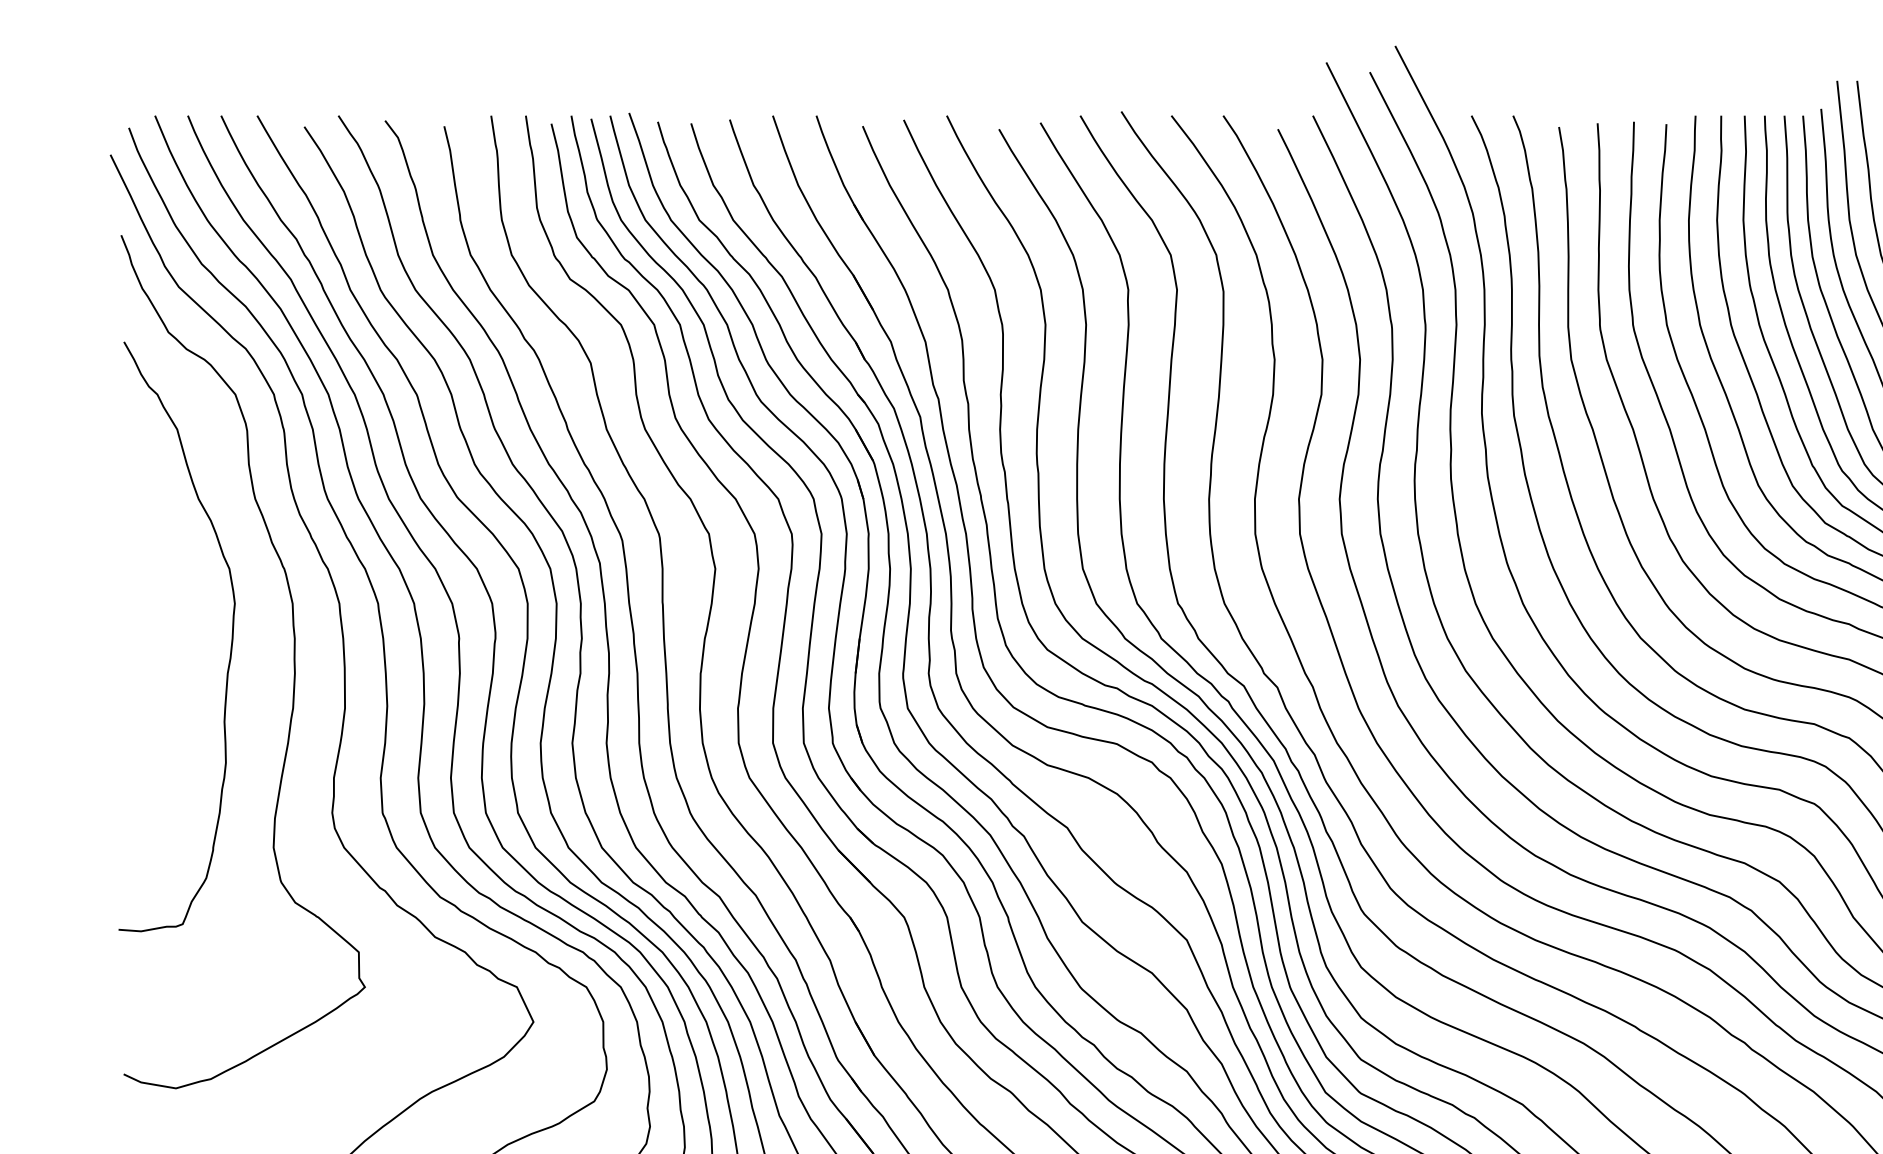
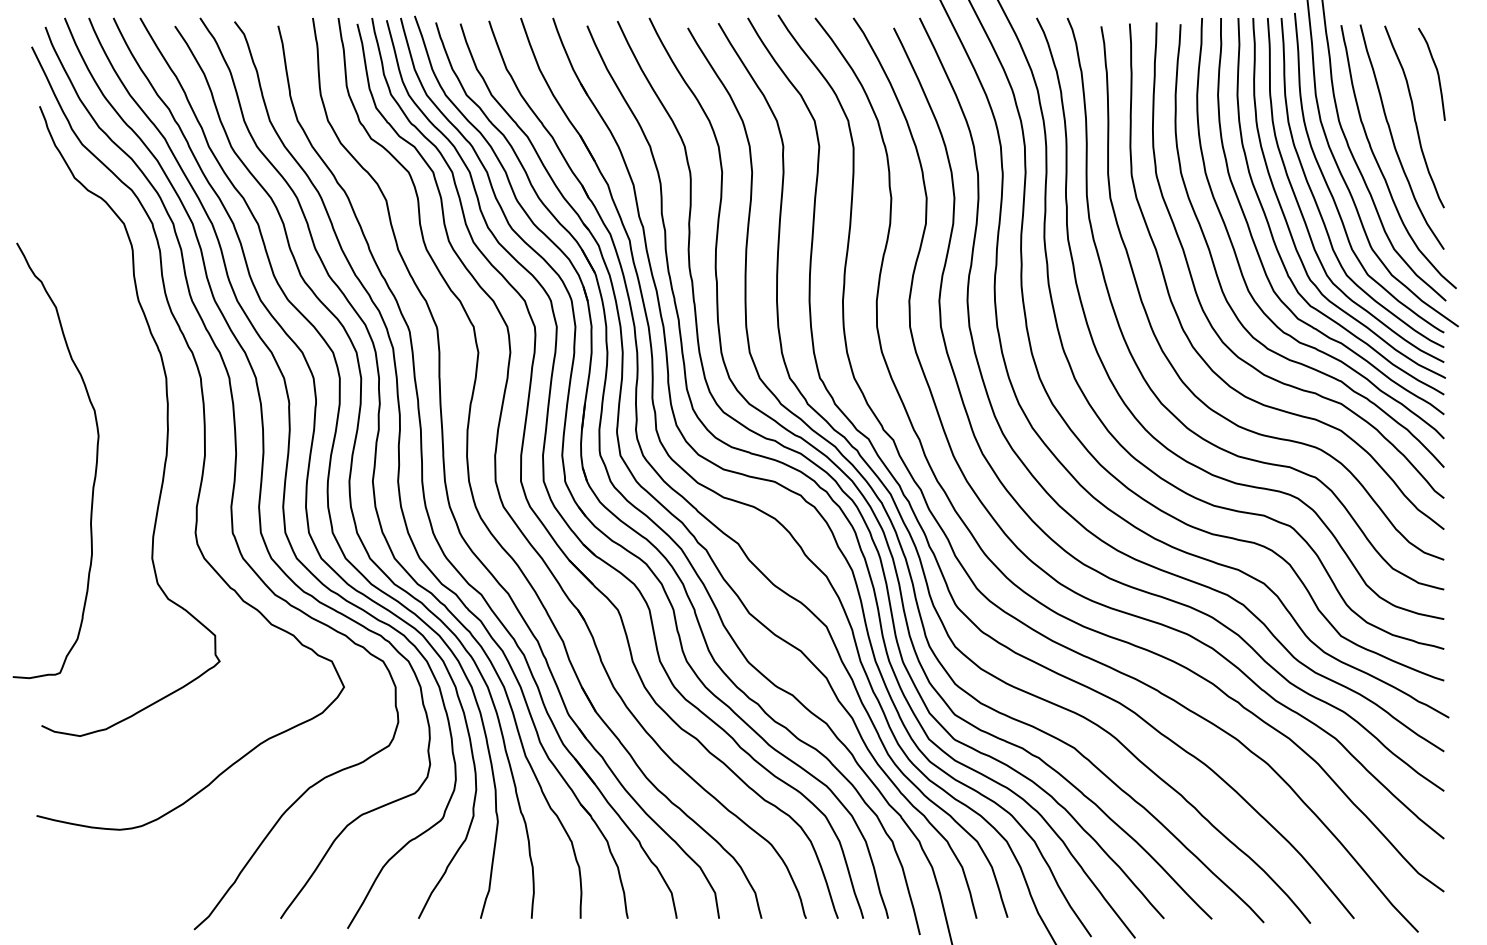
curve: (230, 640) -> (95, 463), moved

